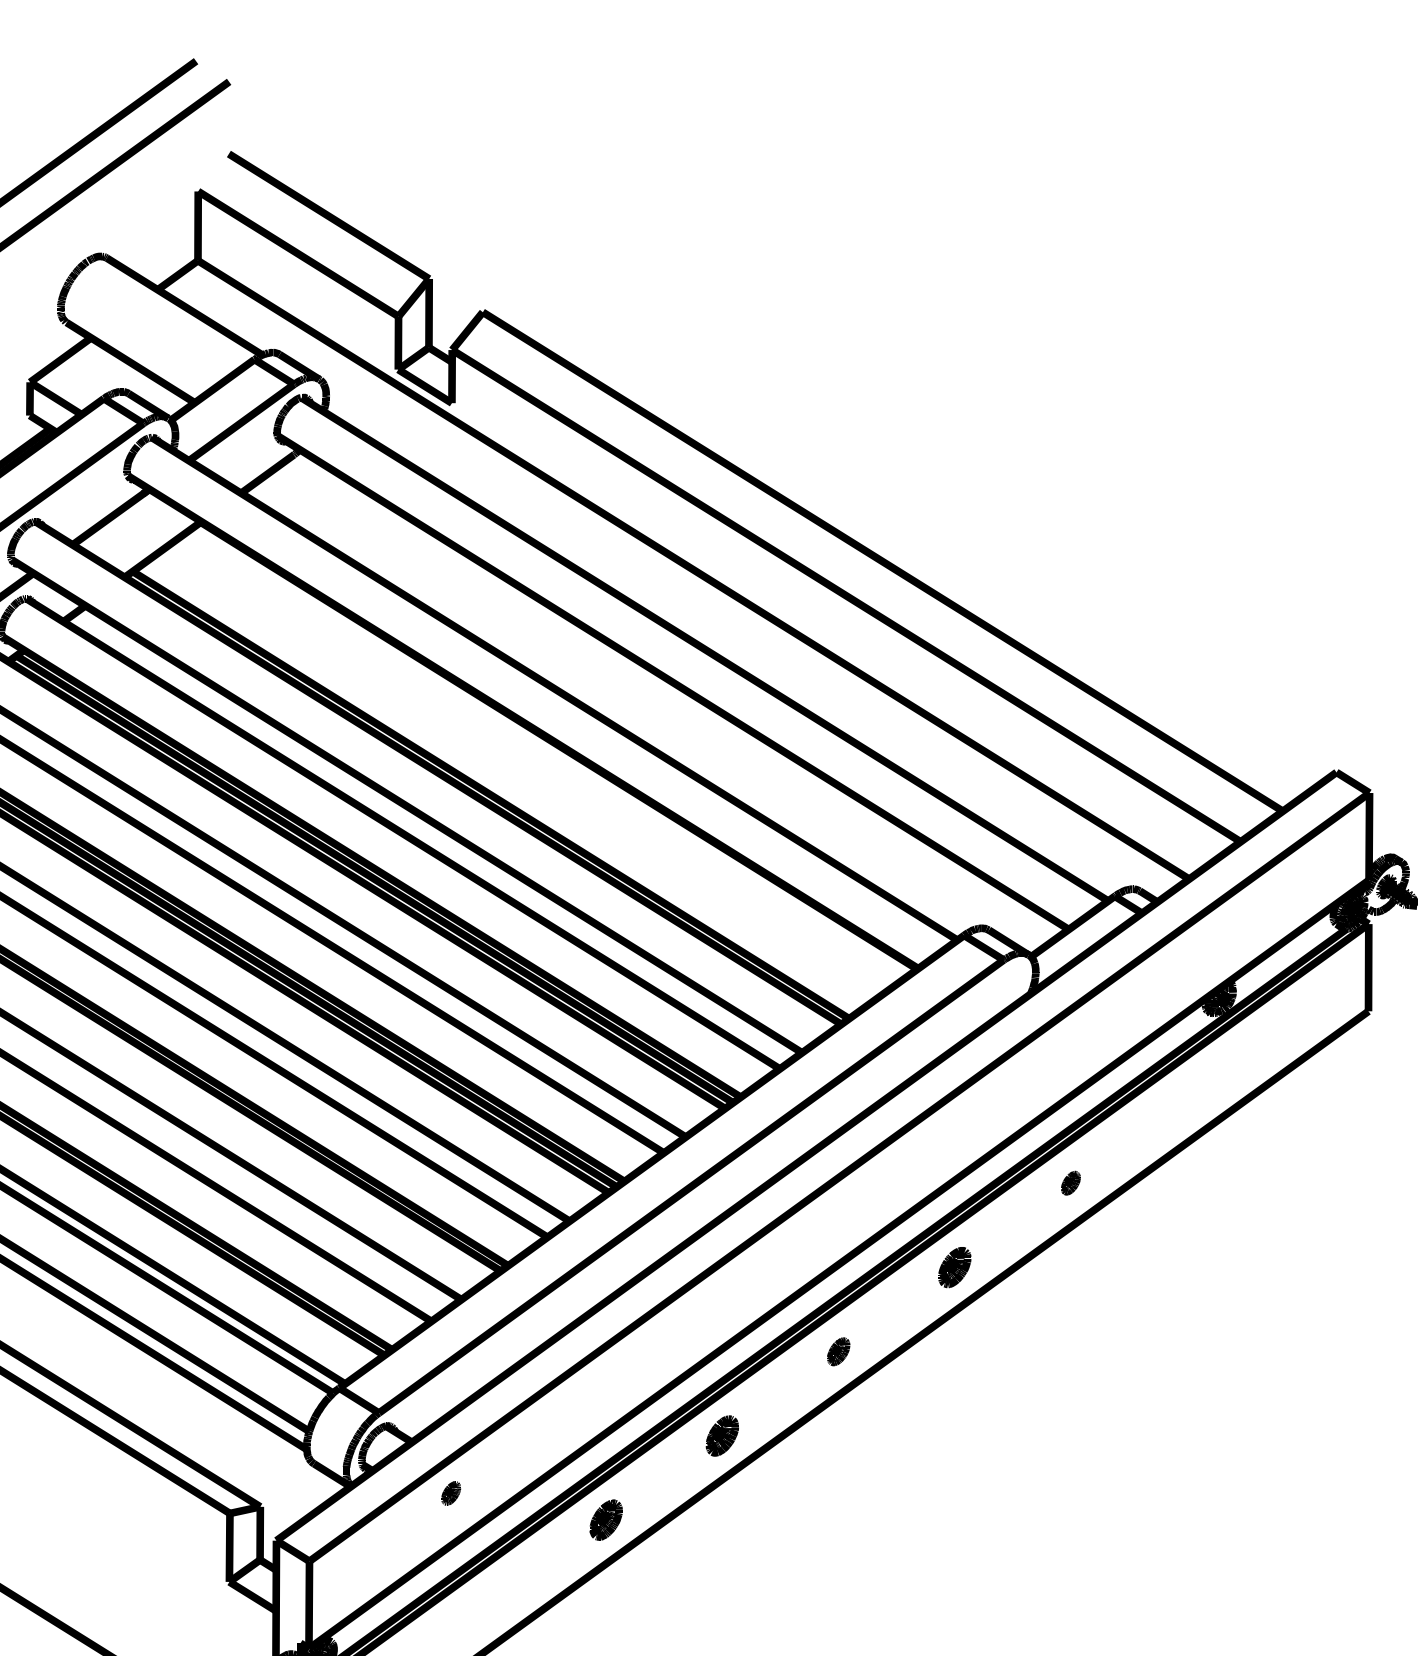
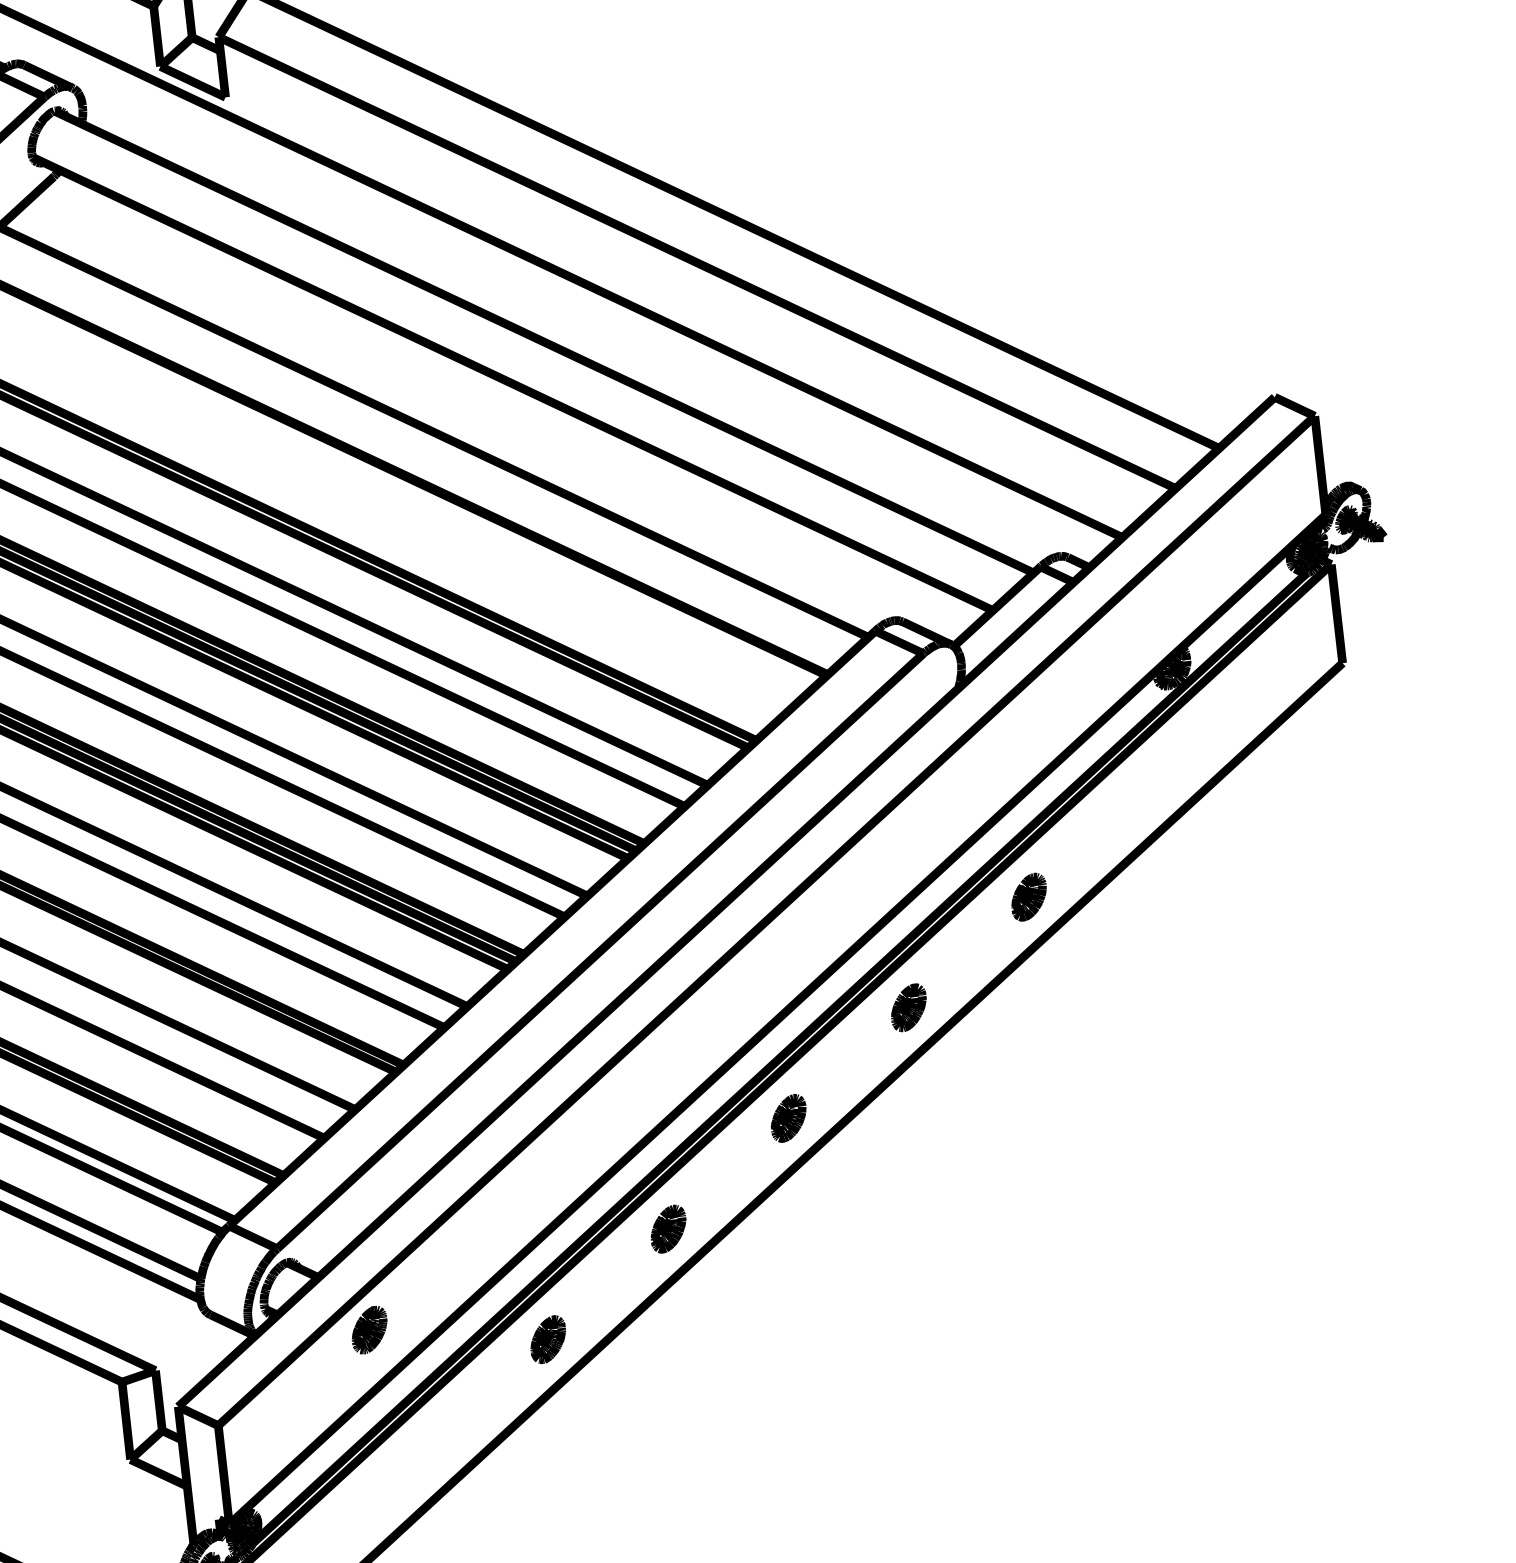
part: (1070, 1182) -> (1028, 896), size x1.67
part: (838, 1351) -> (788, 1118), size x1.43
part: (450, 1493) -> (368, 1330), size x1.67

